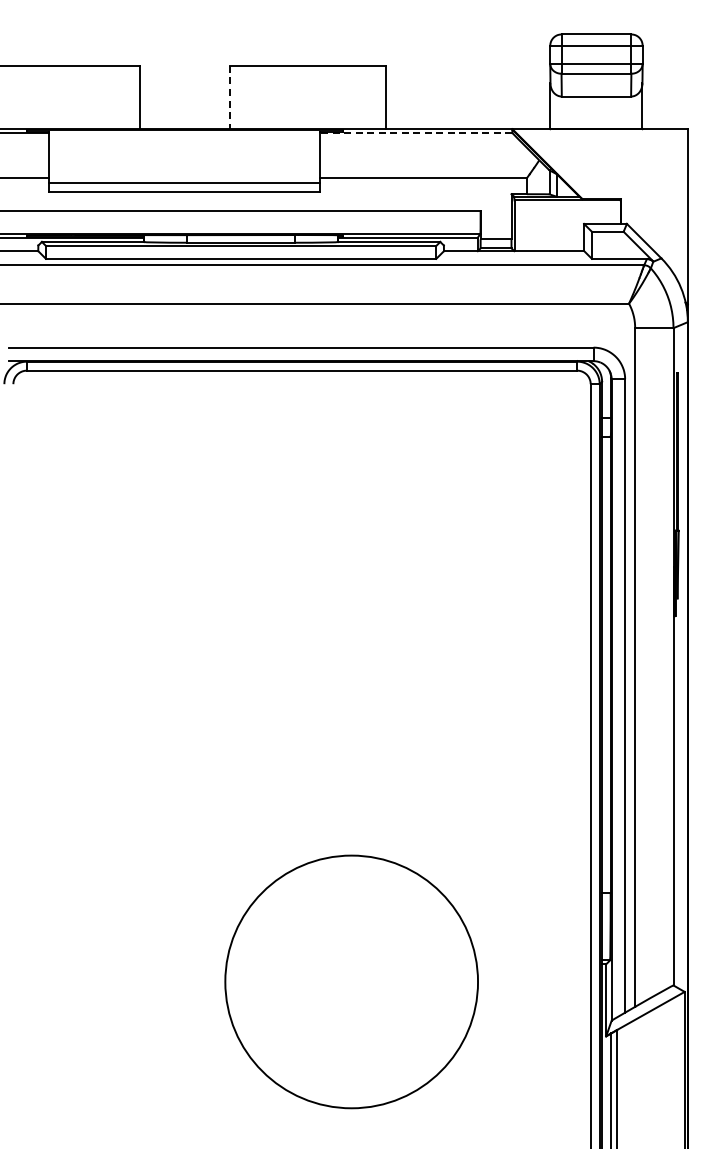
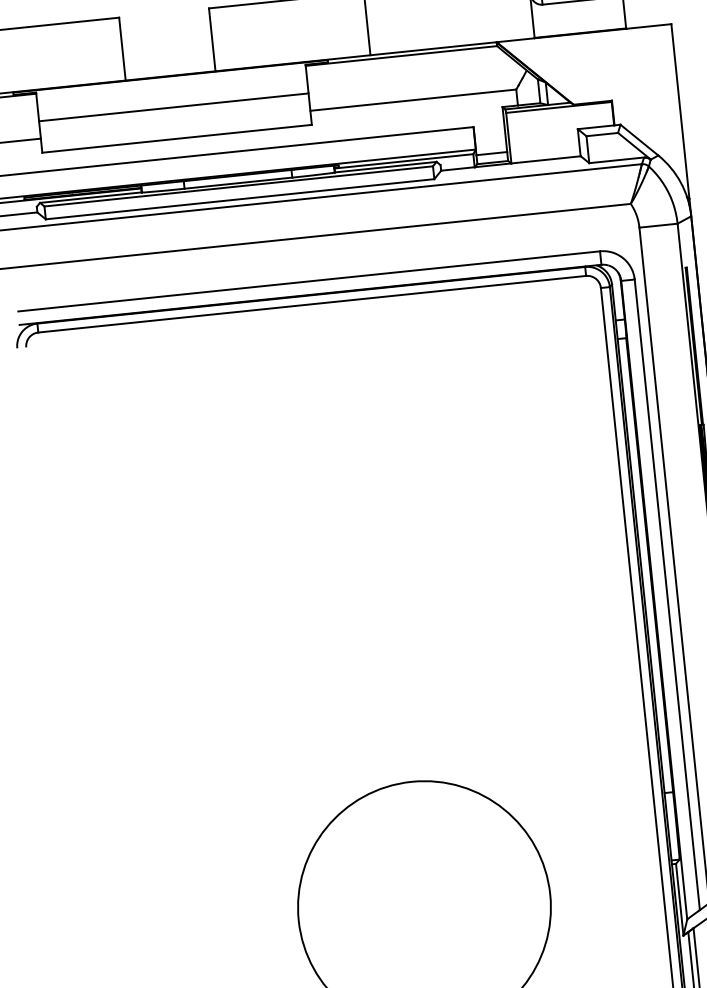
line: (229, 97) -> (211, 39), dashed -> solid
line: (415, 133) -> (400, 56), dashed -> solid
line: (184, 182) -> (173, 107), moved

